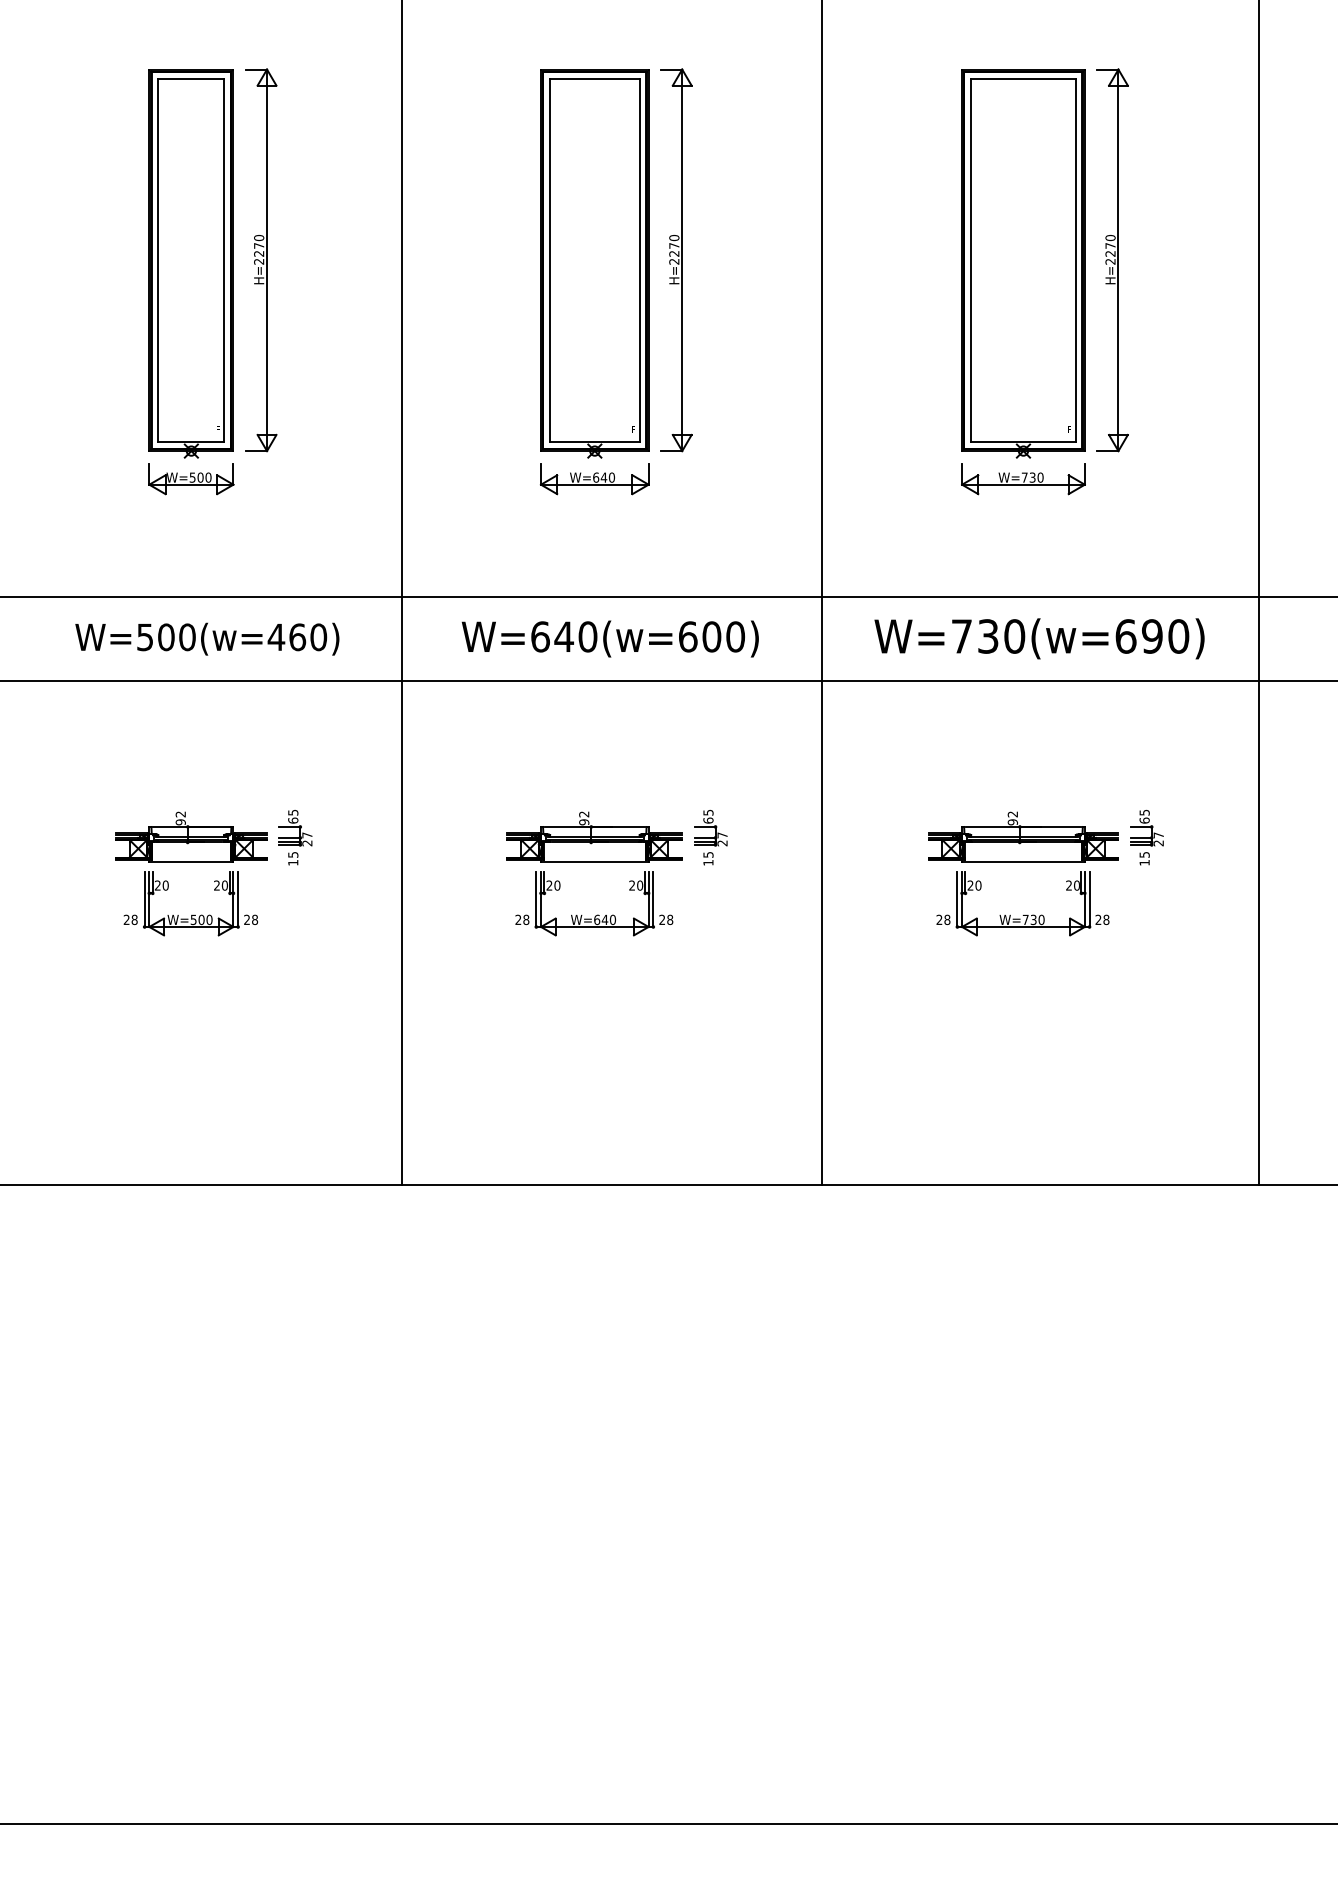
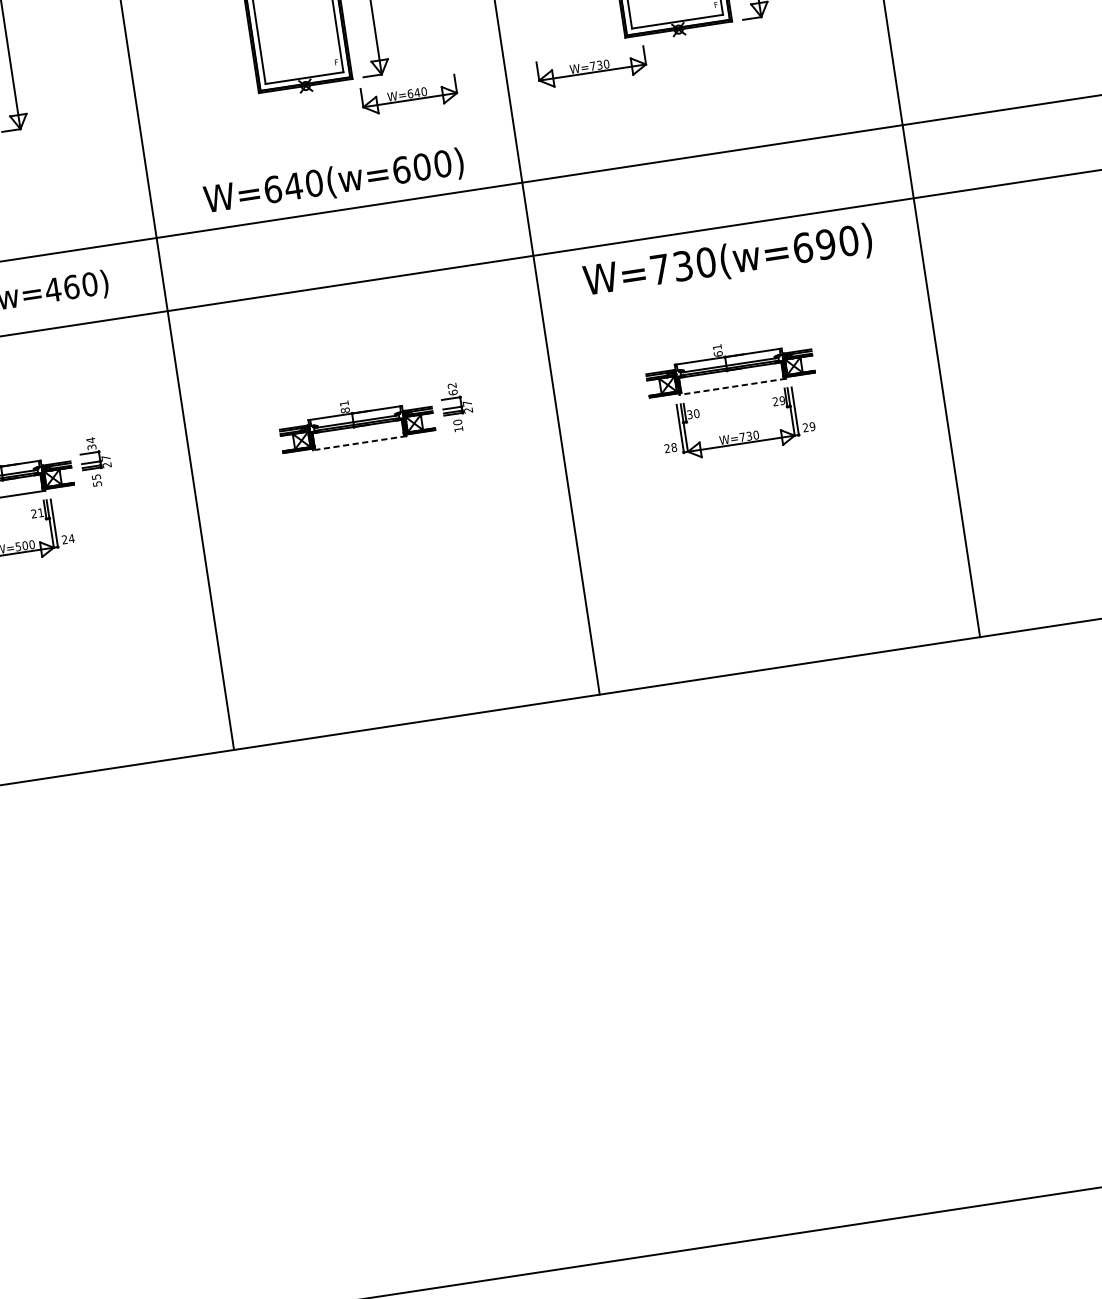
part: (594, 479) -> (409, 95), moved
part: (1023, 479) -> (591, 68), moved
text: (609, 638) -> (333, 181), moved
text: (1039, 638) -> (728, 261), moved
text: (708, 812) -> (452, 385), 65 -> 62
text: (293, 816) -> (91, 443), 65 -> 34
text: (584, 818) -> (345, 407), 92 -> 81
text: (1012, 818) -> (717, 350), 92 -> 61
part: (1146, 837) -> (836, 349), removed
text: (708, 854) -> (457, 422), 15 -> 10
line: (594, 861) -> (359, 443), solid -> dashed
line: (1022, 861) -> (731, 386), solid -> dashed
text: (293, 862) -> (97, 483), 15 -> 55
text: (224, 885) -> (40, 512), 20 -> 21
text: (970, 885) -> (689, 414), 20 -> 30
text: (1076, 885) -> (782, 400), 20 -> 29
part: (597, 914) -> (369, 488), removed
text: (254, 919) -> (71, 538), 28 -> 24
text: (1106, 920) -> (812, 427), 28 -> 29

